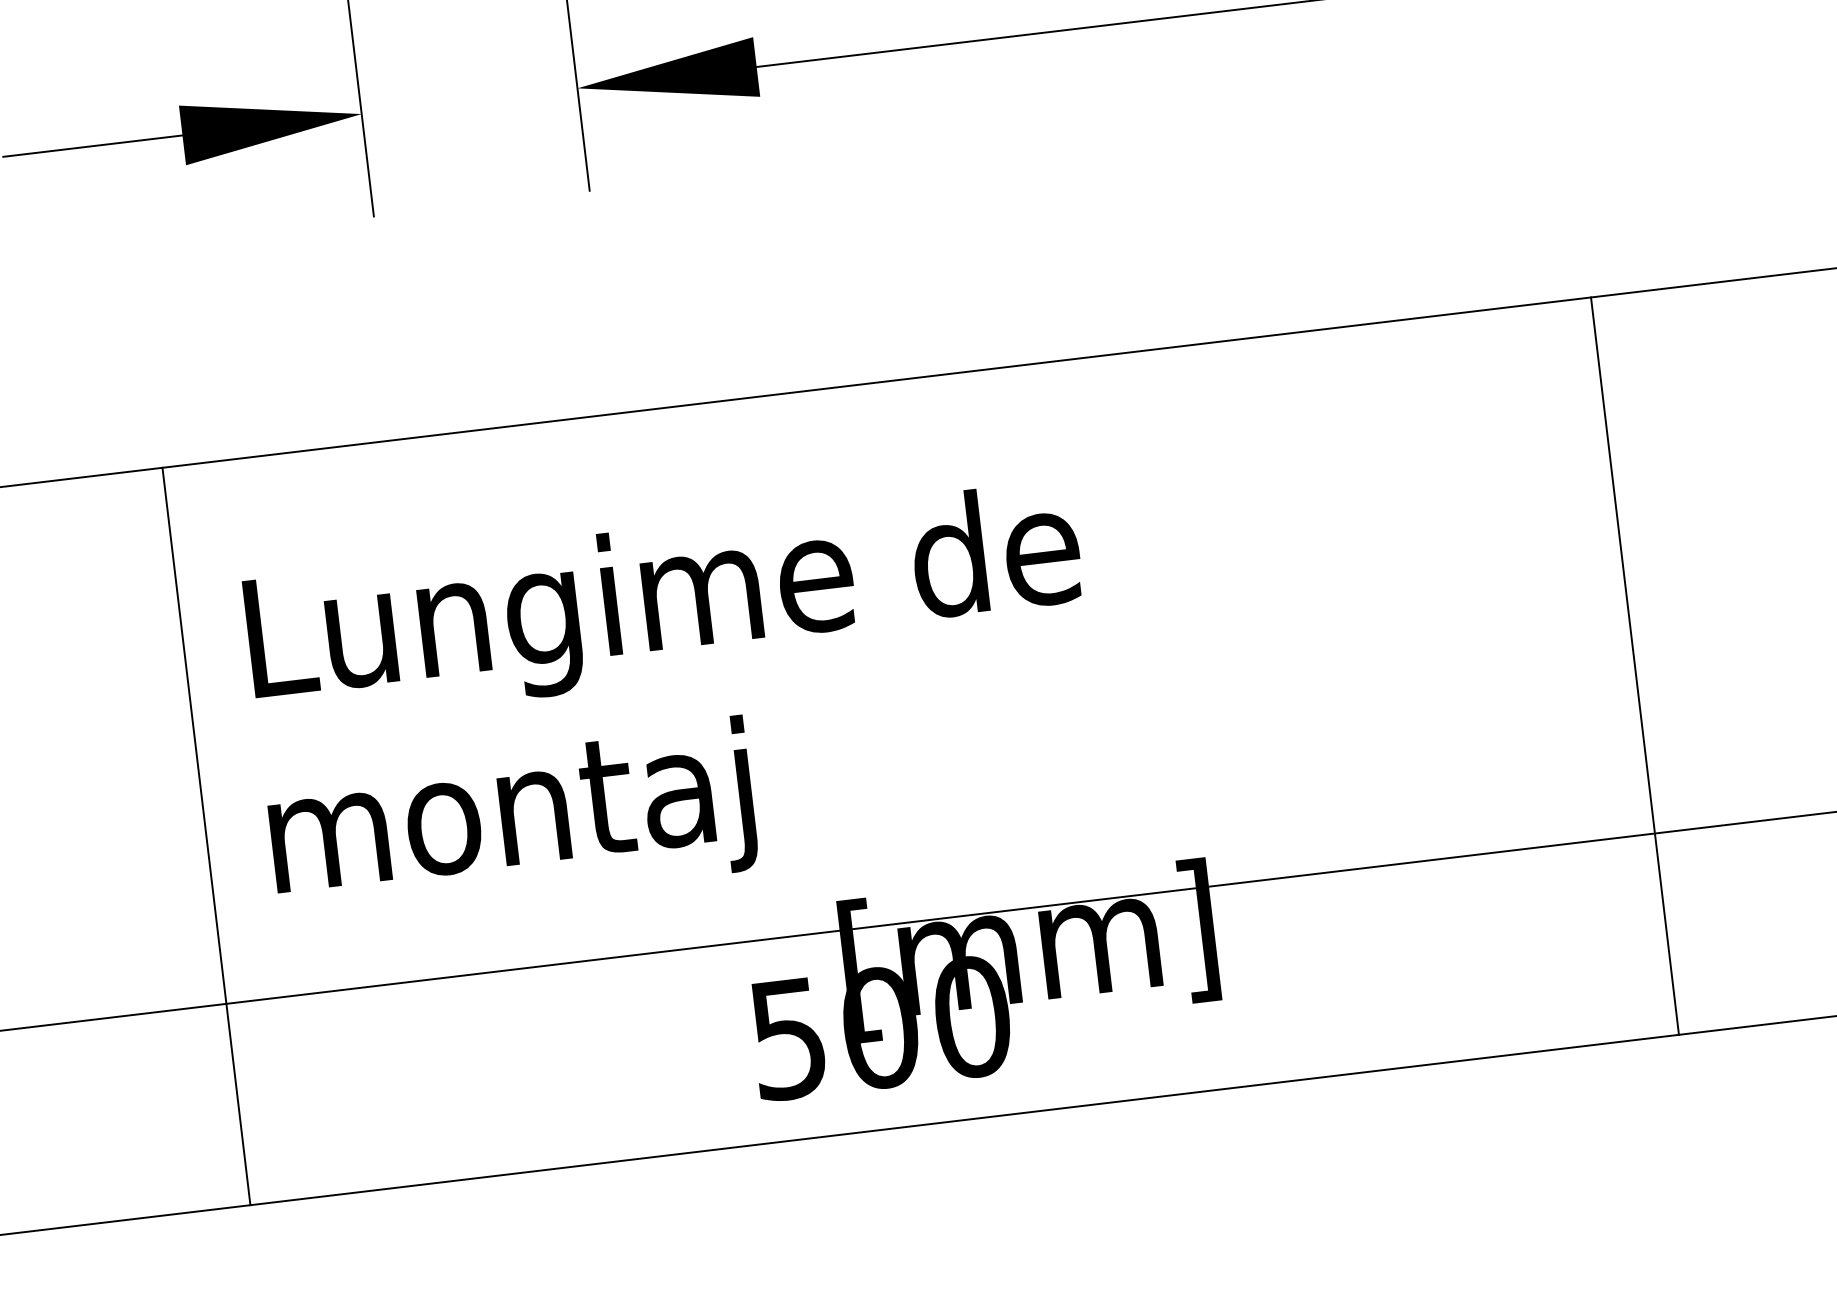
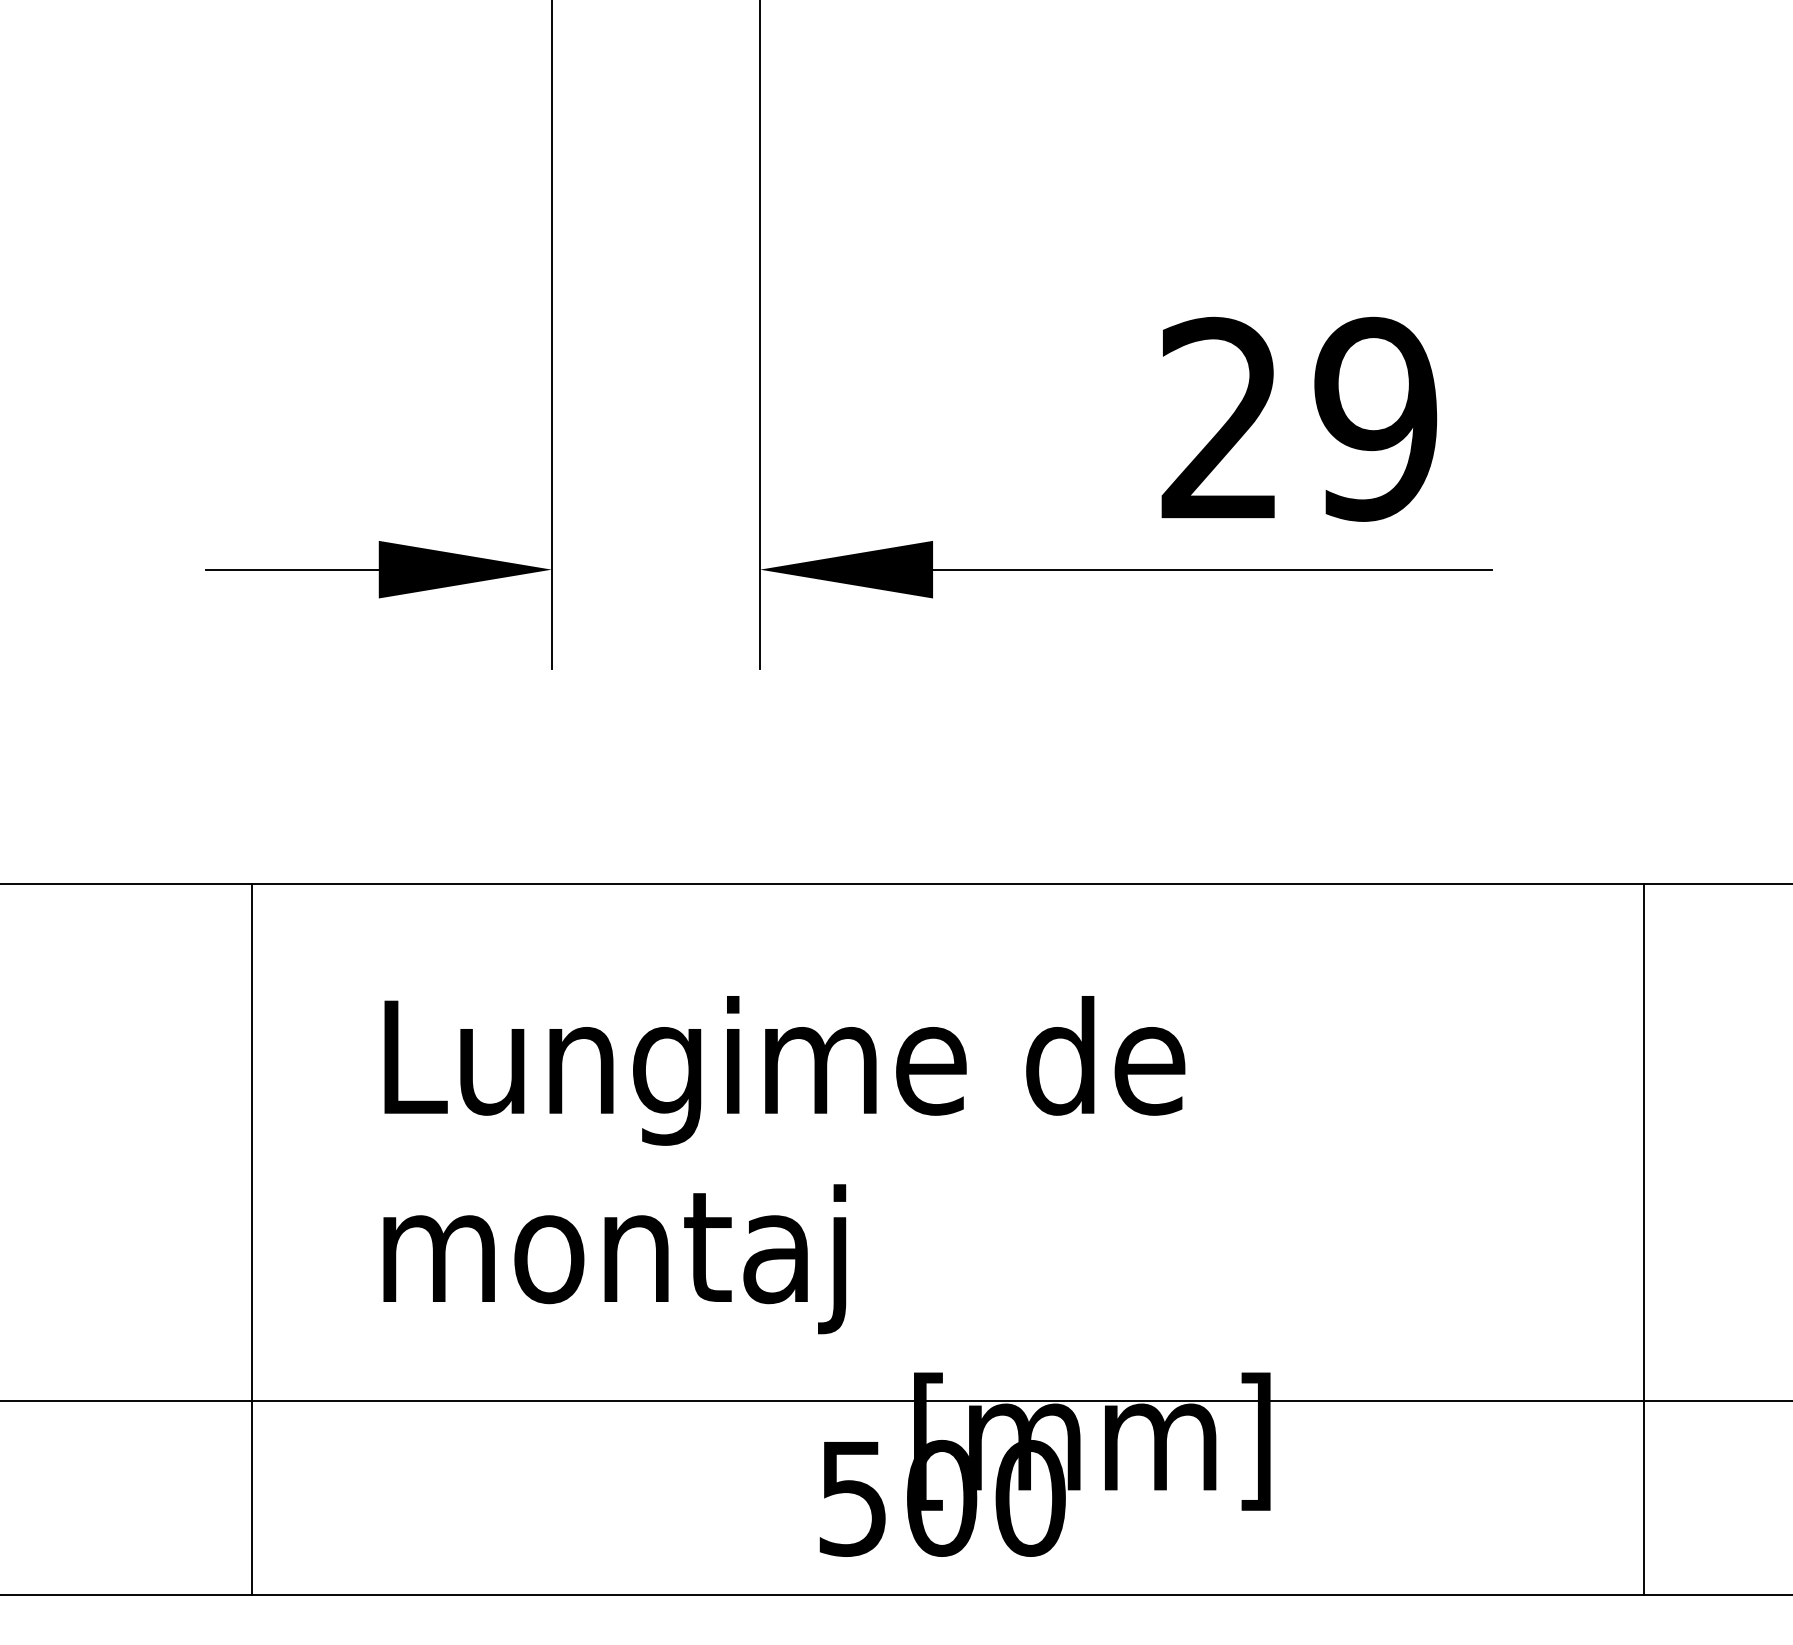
line: (1635, 665) -> (1644, 1239), moved
line: (206, 836) -> (252, 1239), moved

